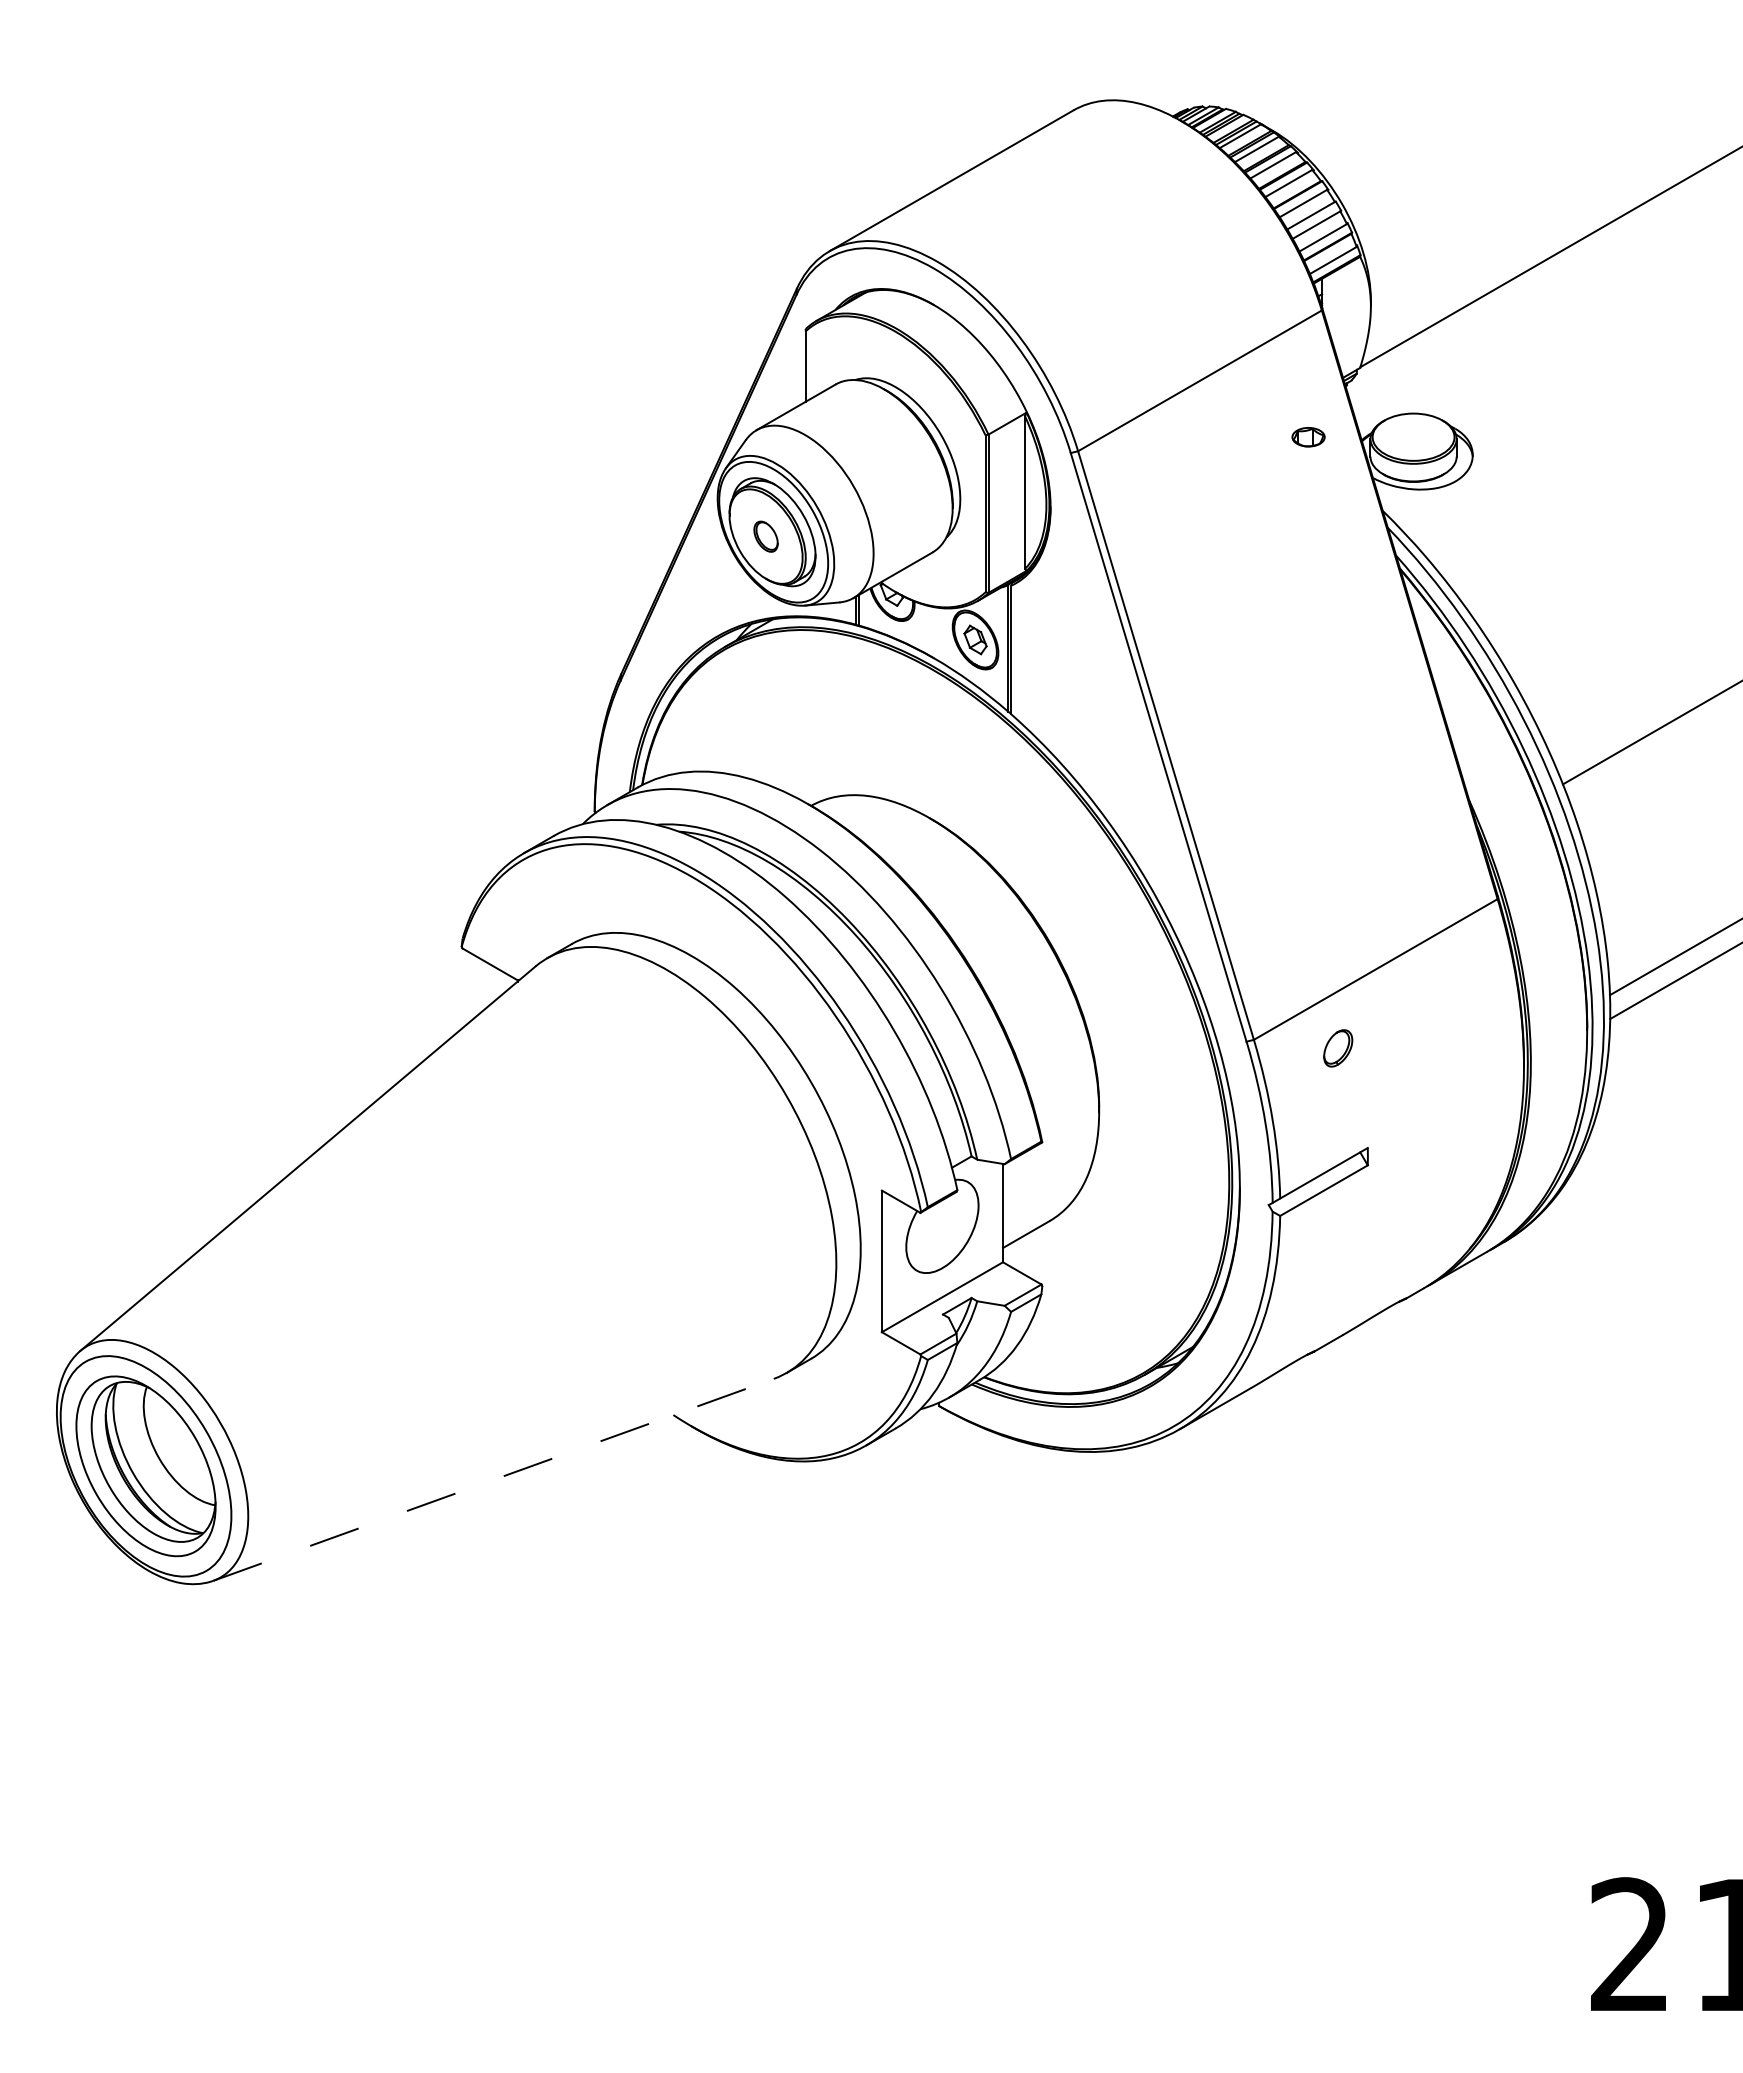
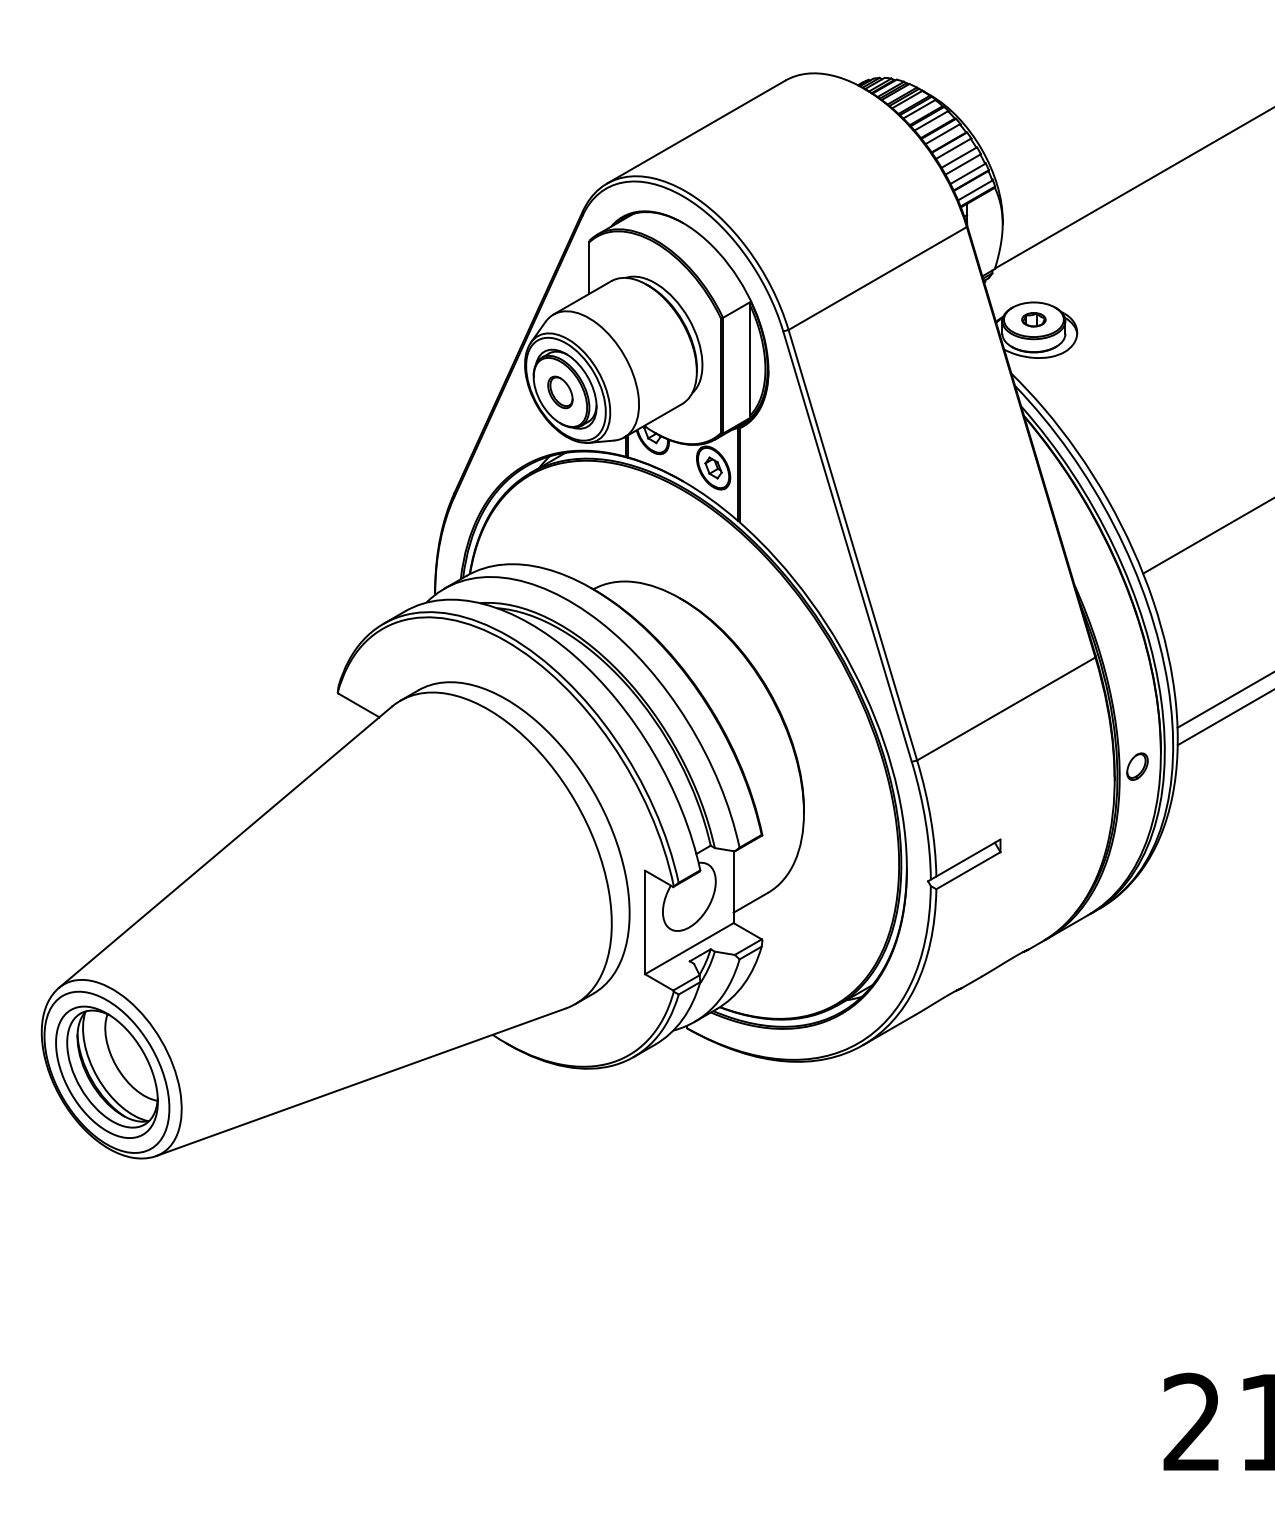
part: (1308, 437) -> (1033, 319), moved
part: (765, 536) -> (559, 392), size x1.43
part: (1338, 1048) -> (1137, 766), moved
line: (493, 1479) -> (361, 1081), dashed -> solid

